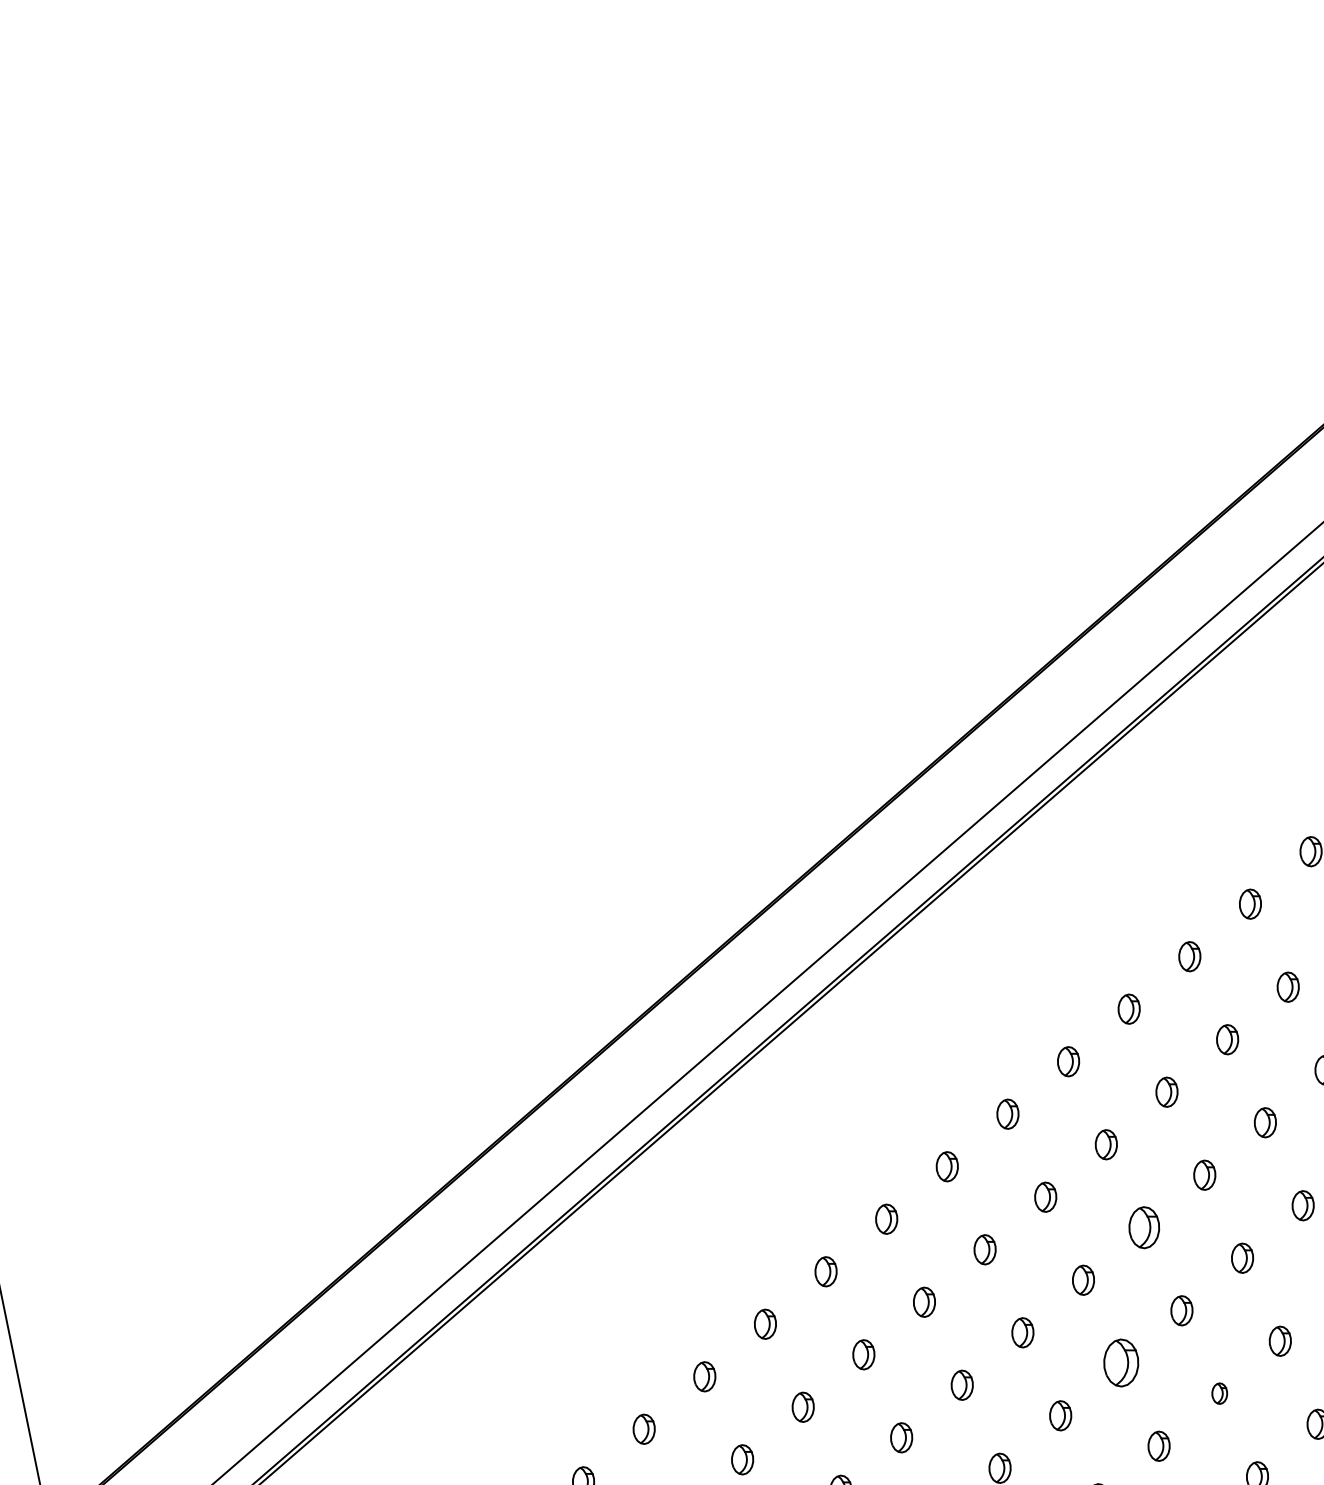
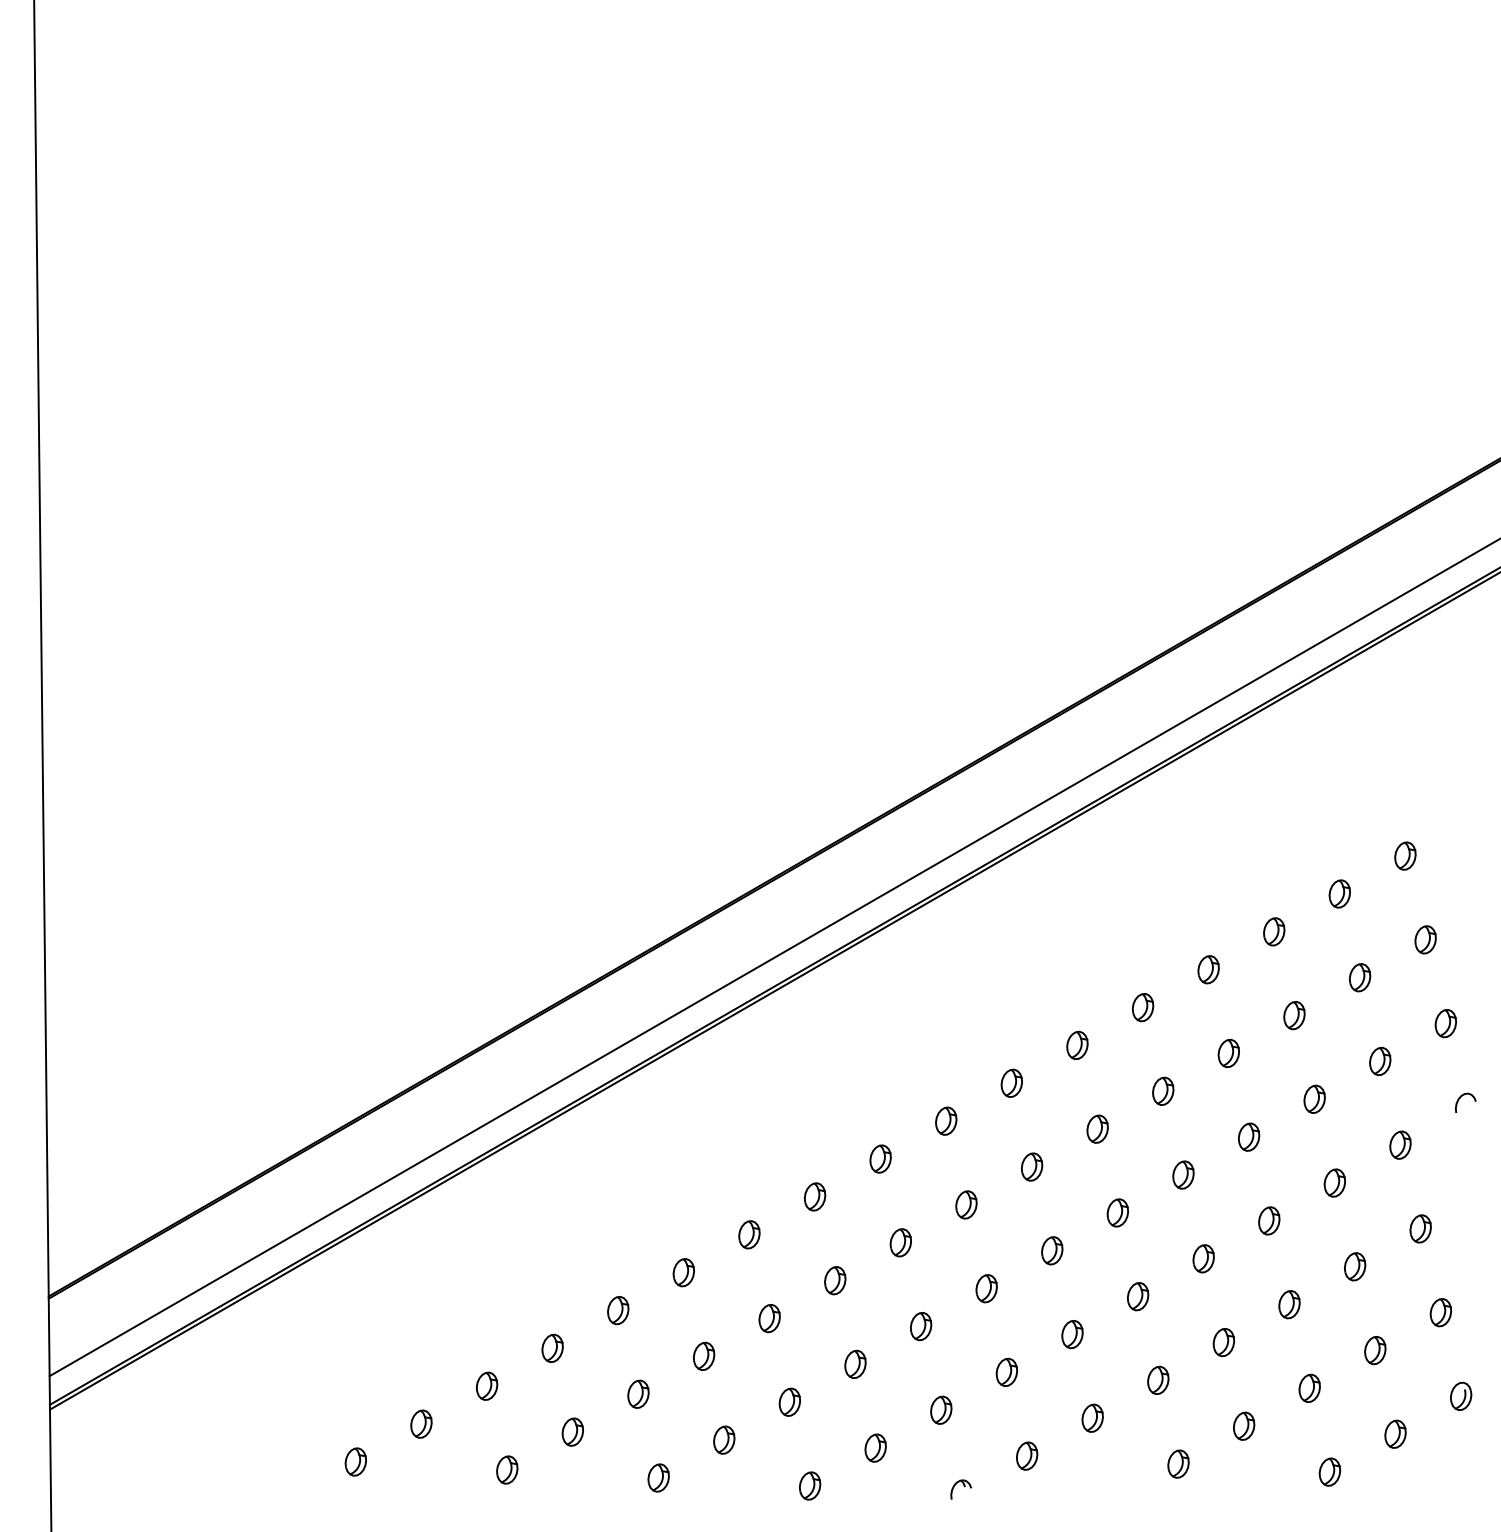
part: (1143, 1227) -> (1117, 1212), size x0.71
part: (1121, 1363) -> (1072, 1334), size x0.62
part: (1219, 1392) -> (1158, 1379), size x1.43

